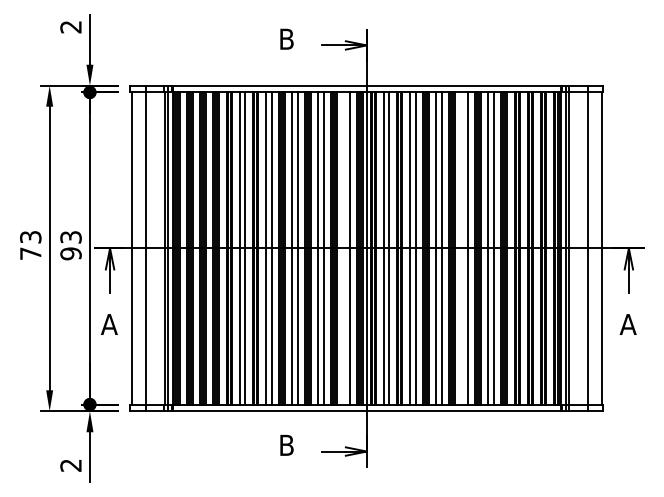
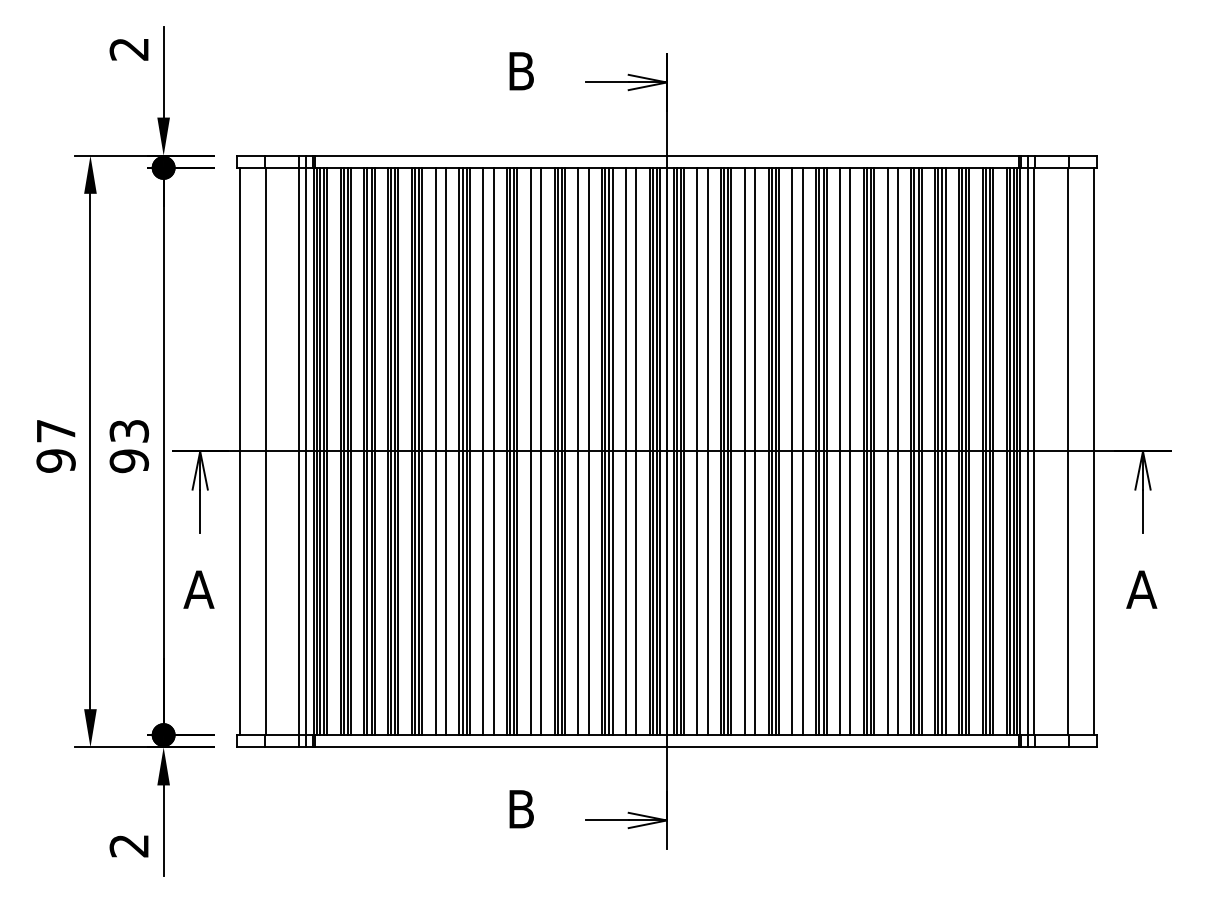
text: (30, 245) -> (55, 446), 73 -> 97
line: (344, 248) -> (626, 451), added
line: (462, 248) -> (840, 451), added

